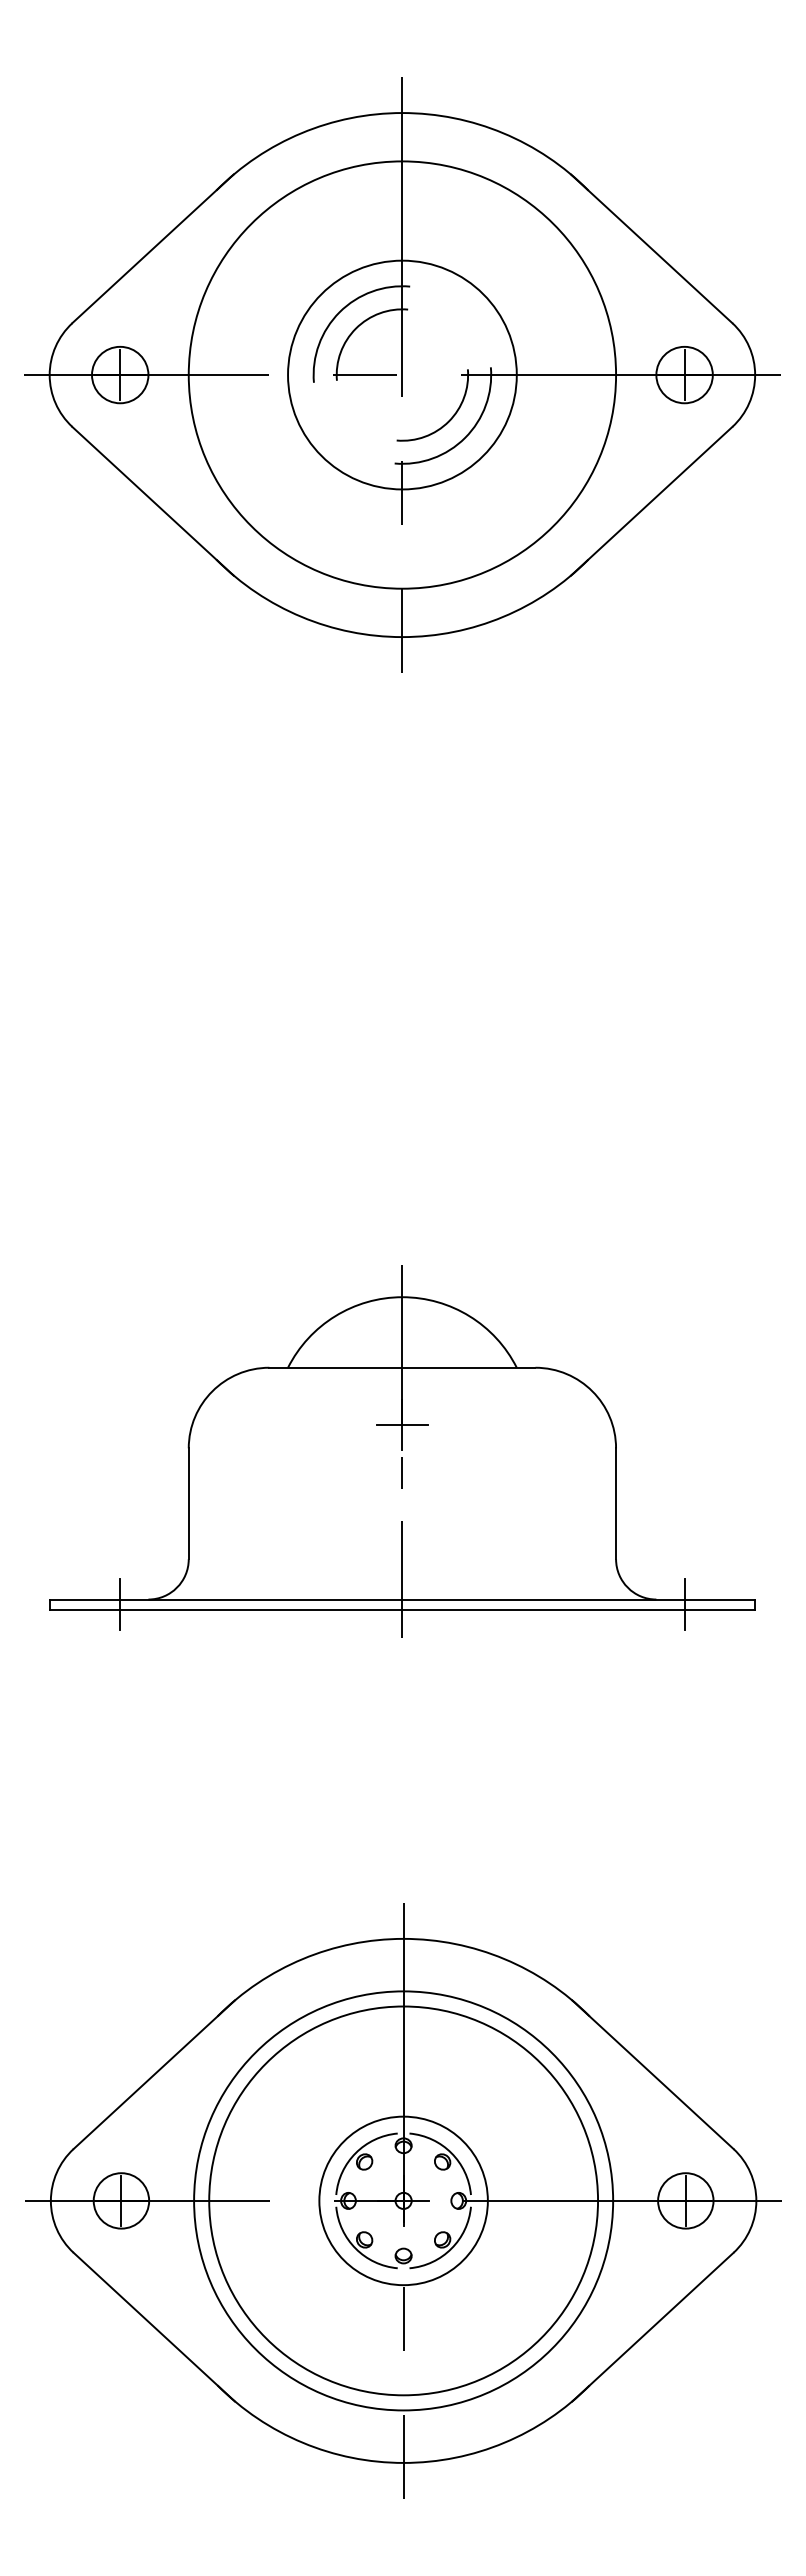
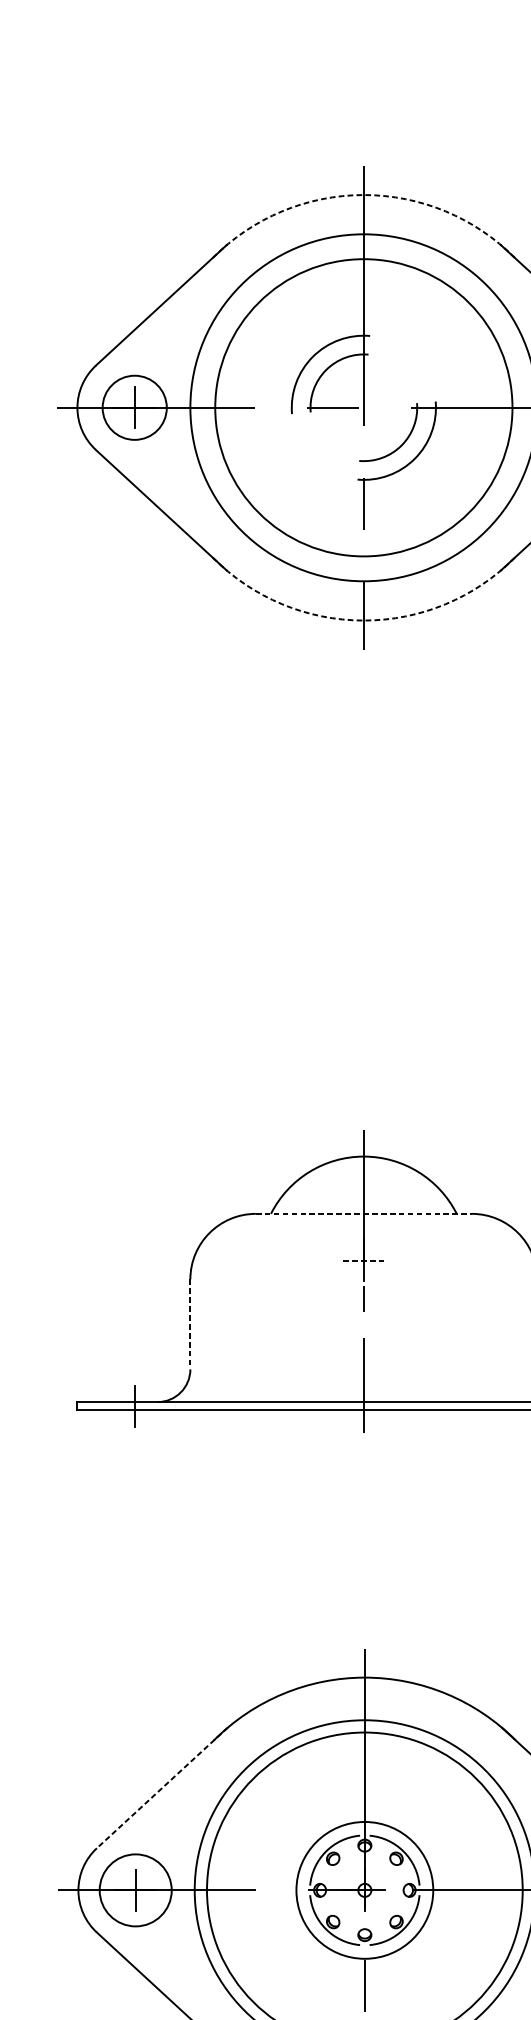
arc: (402, 113) -> (363, 195), solid -> dashed
circle: (120, 374) -> (134, 407), size x1.4
circle: (402, 374) -> (363, 407), size x1.6
arc: (402, 637) -> (363, 620), solid -> dashed
line: (402, 1367) -> (363, 1213), solid -> dashed
line: (402, 1425) -> (363, 1260), solid -> dashed
line: (188, 1504) -> (190, 1324), solid -> dashed
line: (154, 2074) -> (162, 1787), solid -> dashed
circle: (121, 2200) -> (135, 1890), size x1.6

